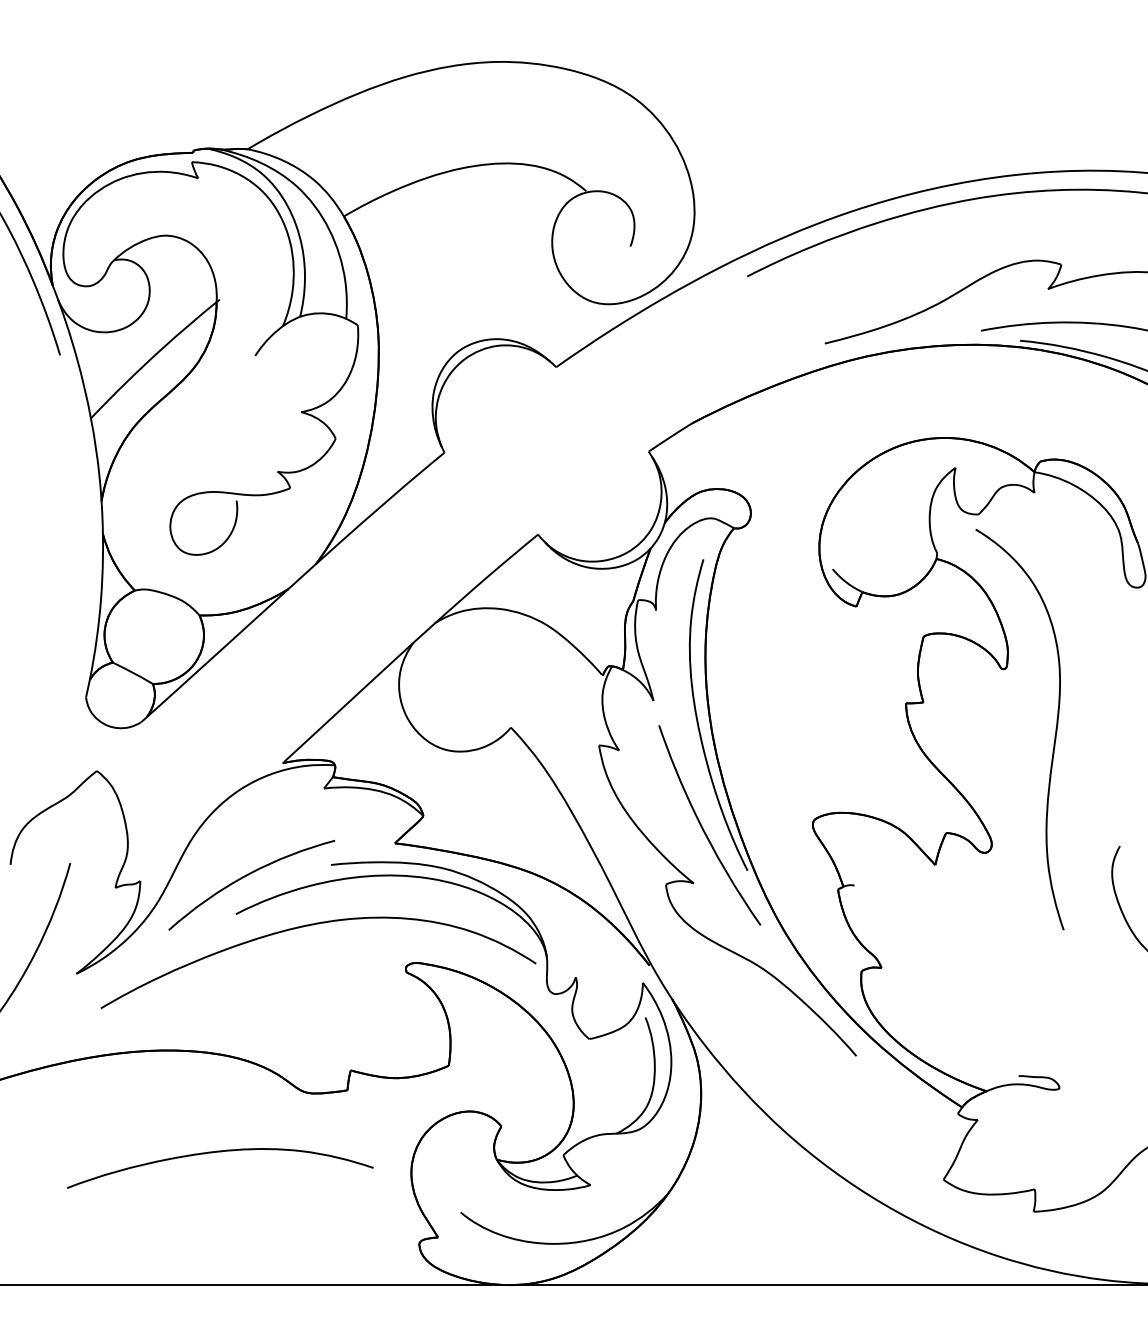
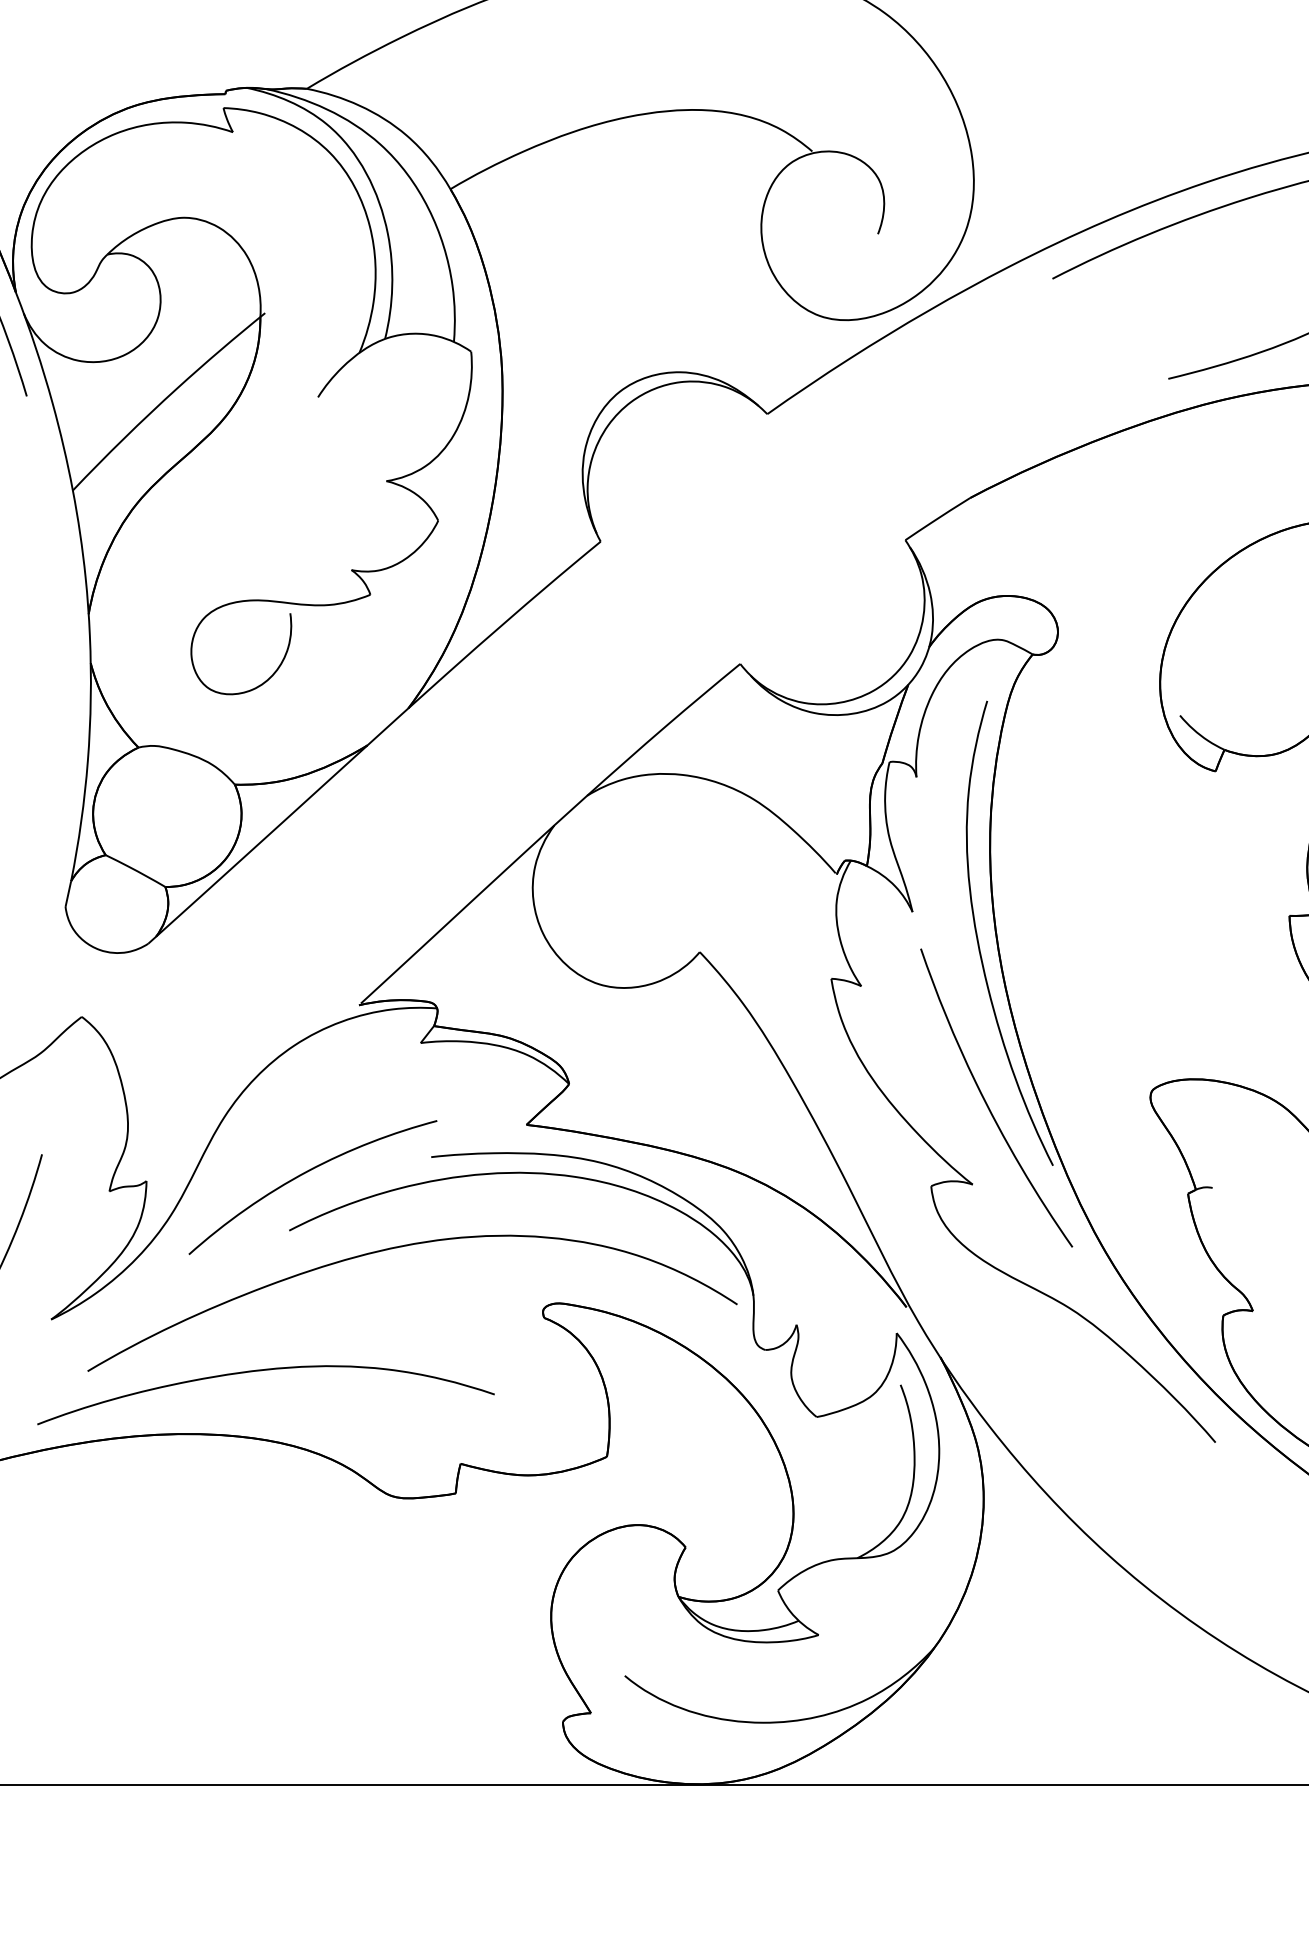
curve: (220, 1152) -> (266, 1371), moved

